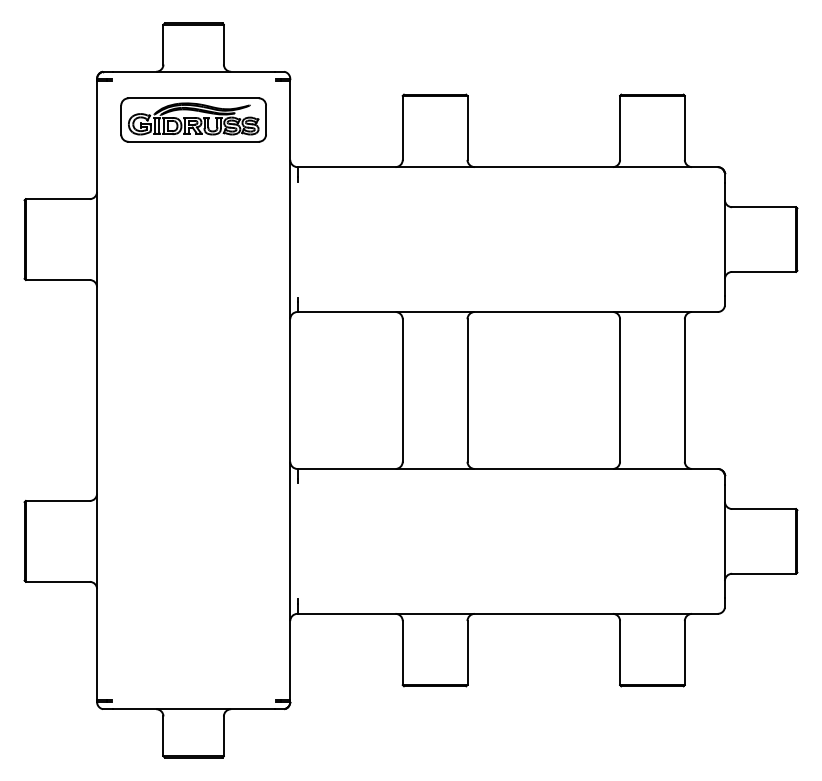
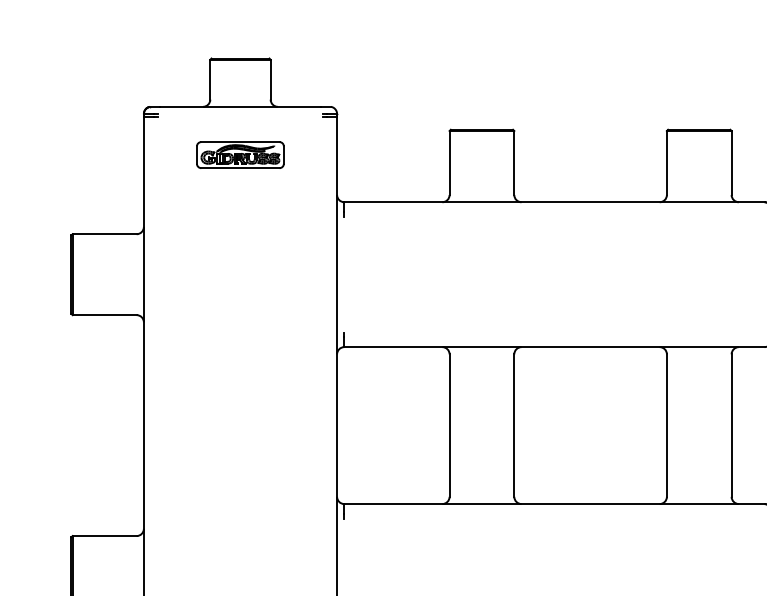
part: (193, 119) -> (240, 154), size x0.6

